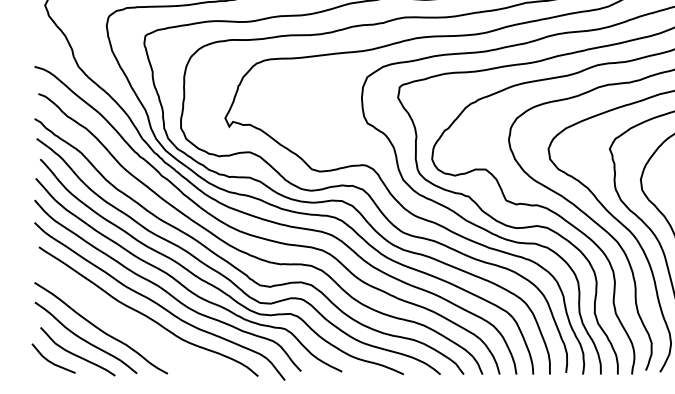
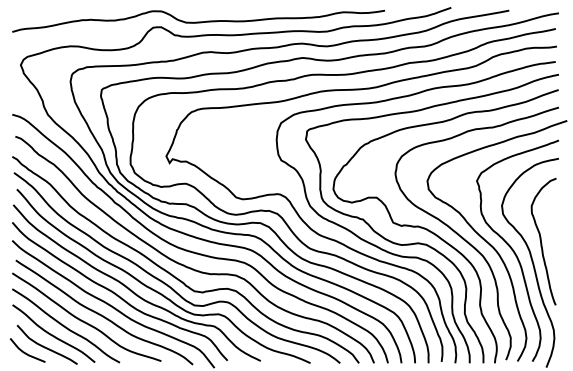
curve: (122, 321) -> (83, 320), added

